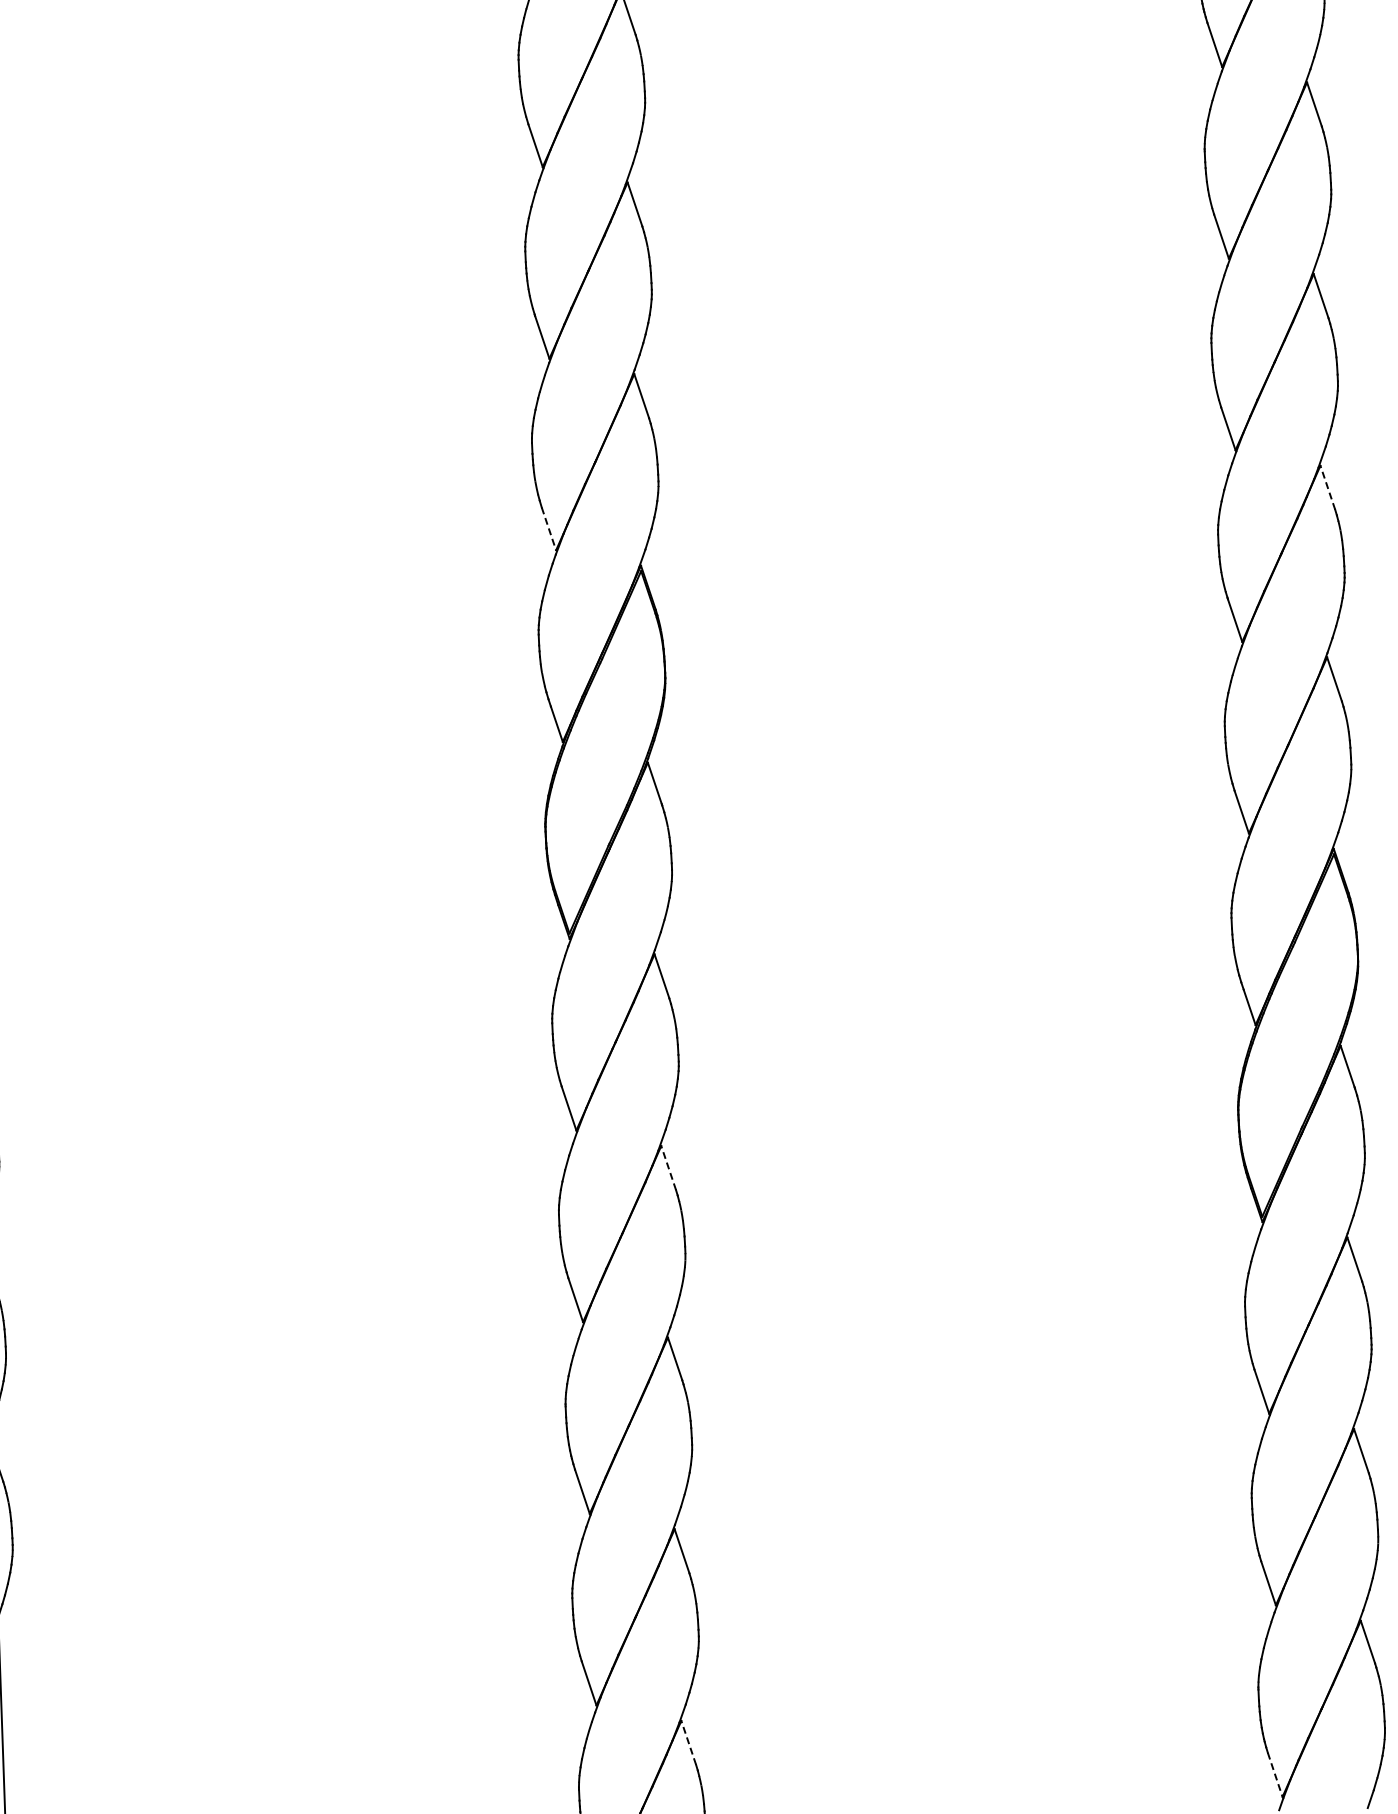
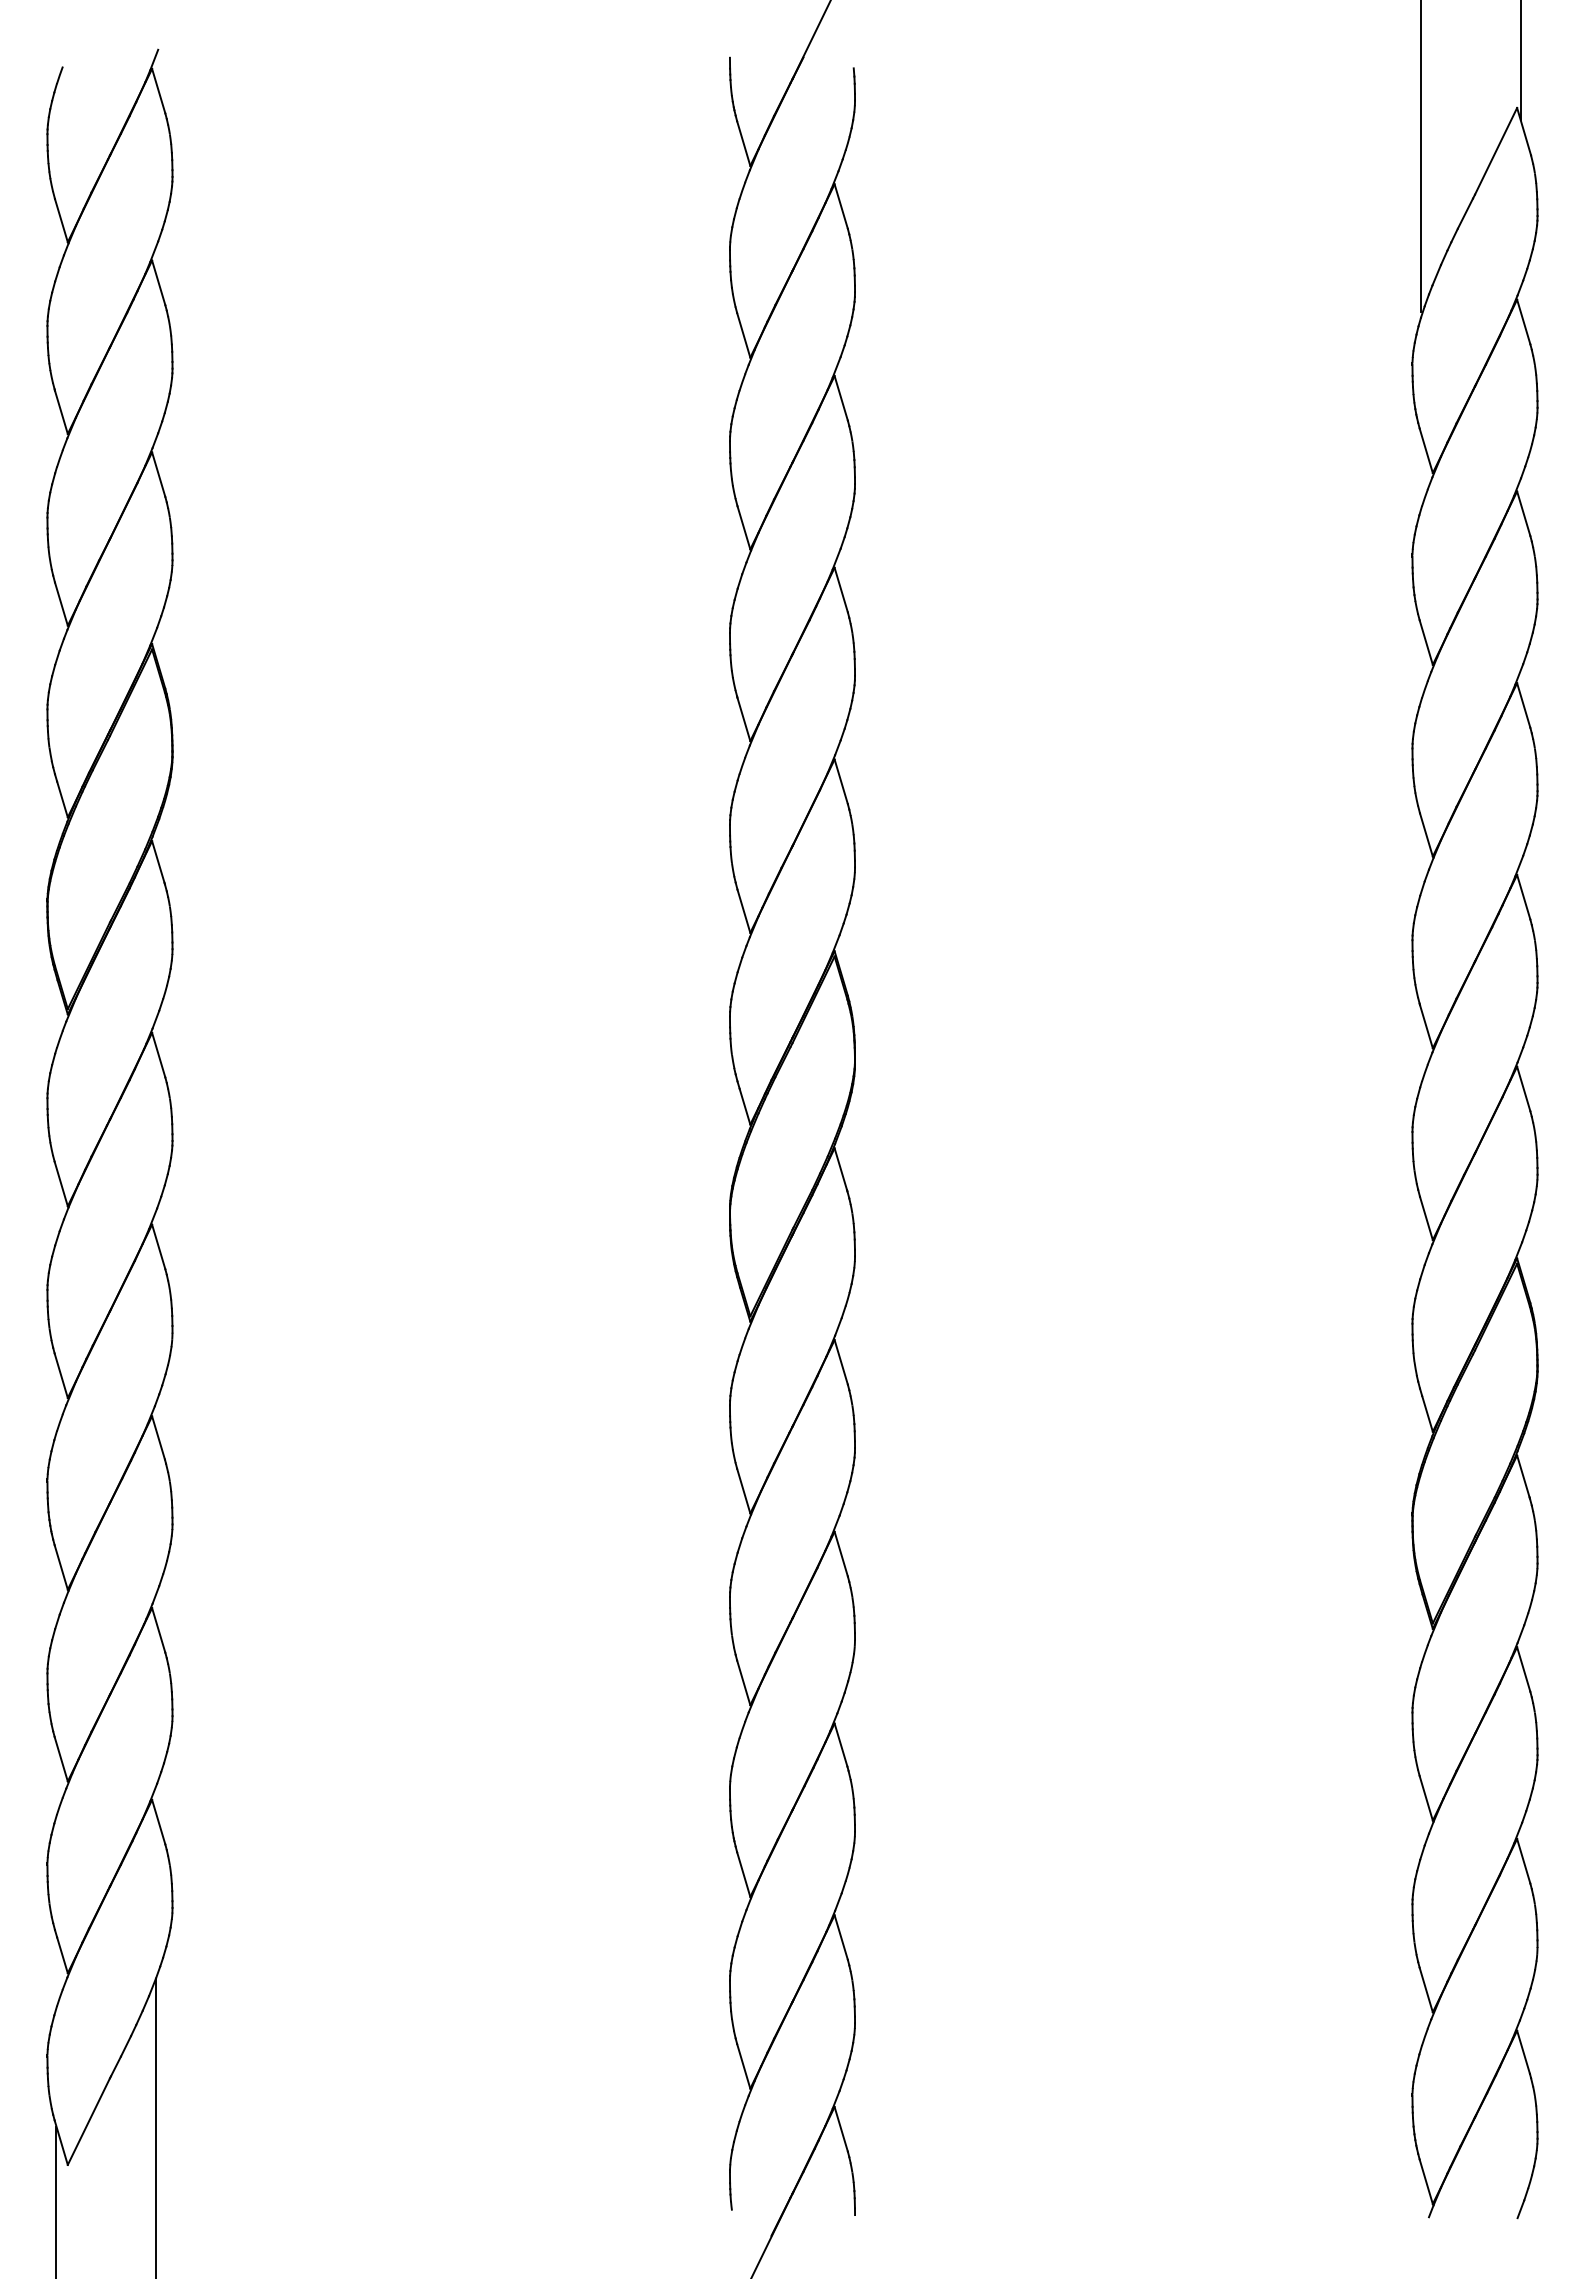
line: (1327, 487) -> (1523, 896), dashed -> solid
line: (548, 529) -> (743, 911), dashed -> solid
line: (668, 1167) -> (841, 1553), dashed -> solid
line: (688, 1742) -> (841, 2128), dashed -> solid
line: (1275, 1775) -> (1426, 2182), dashed -> solid

